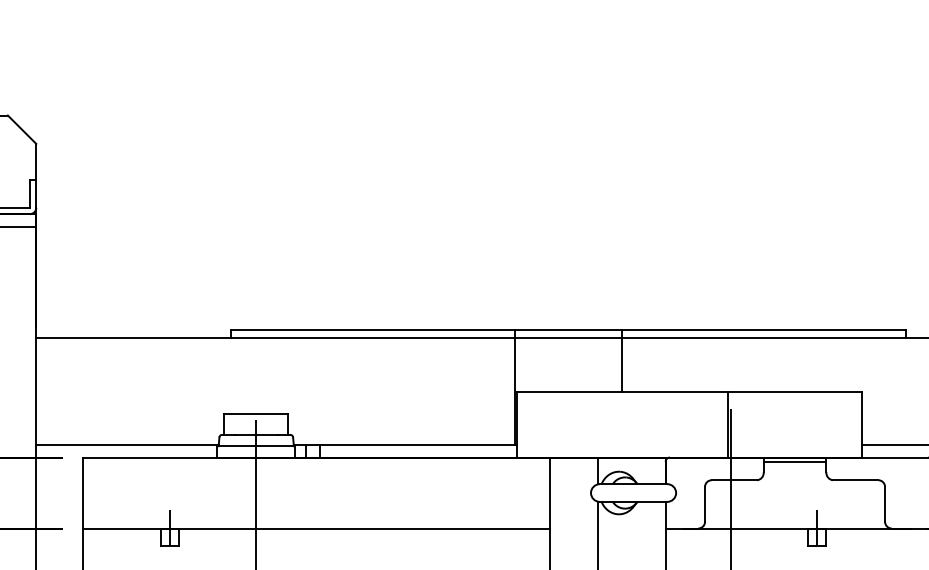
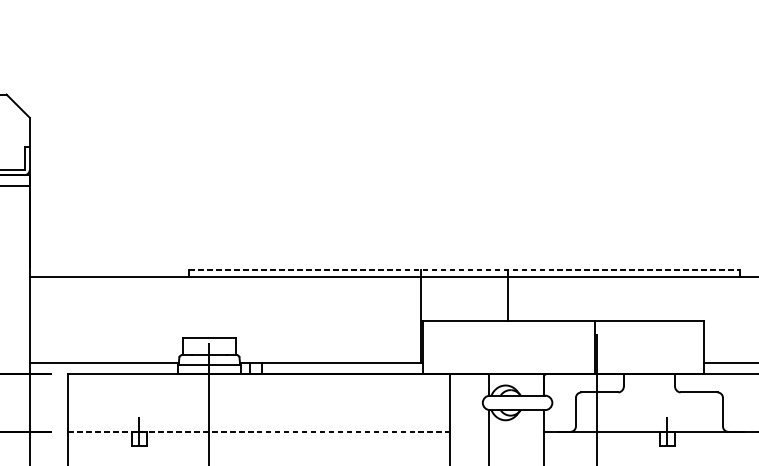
line: (568, 329) -> (464, 269), solid -> dashed
line: (794, 462) -> (649, 377), removed
line: (316, 528) -> (258, 431), solid -> dashed

